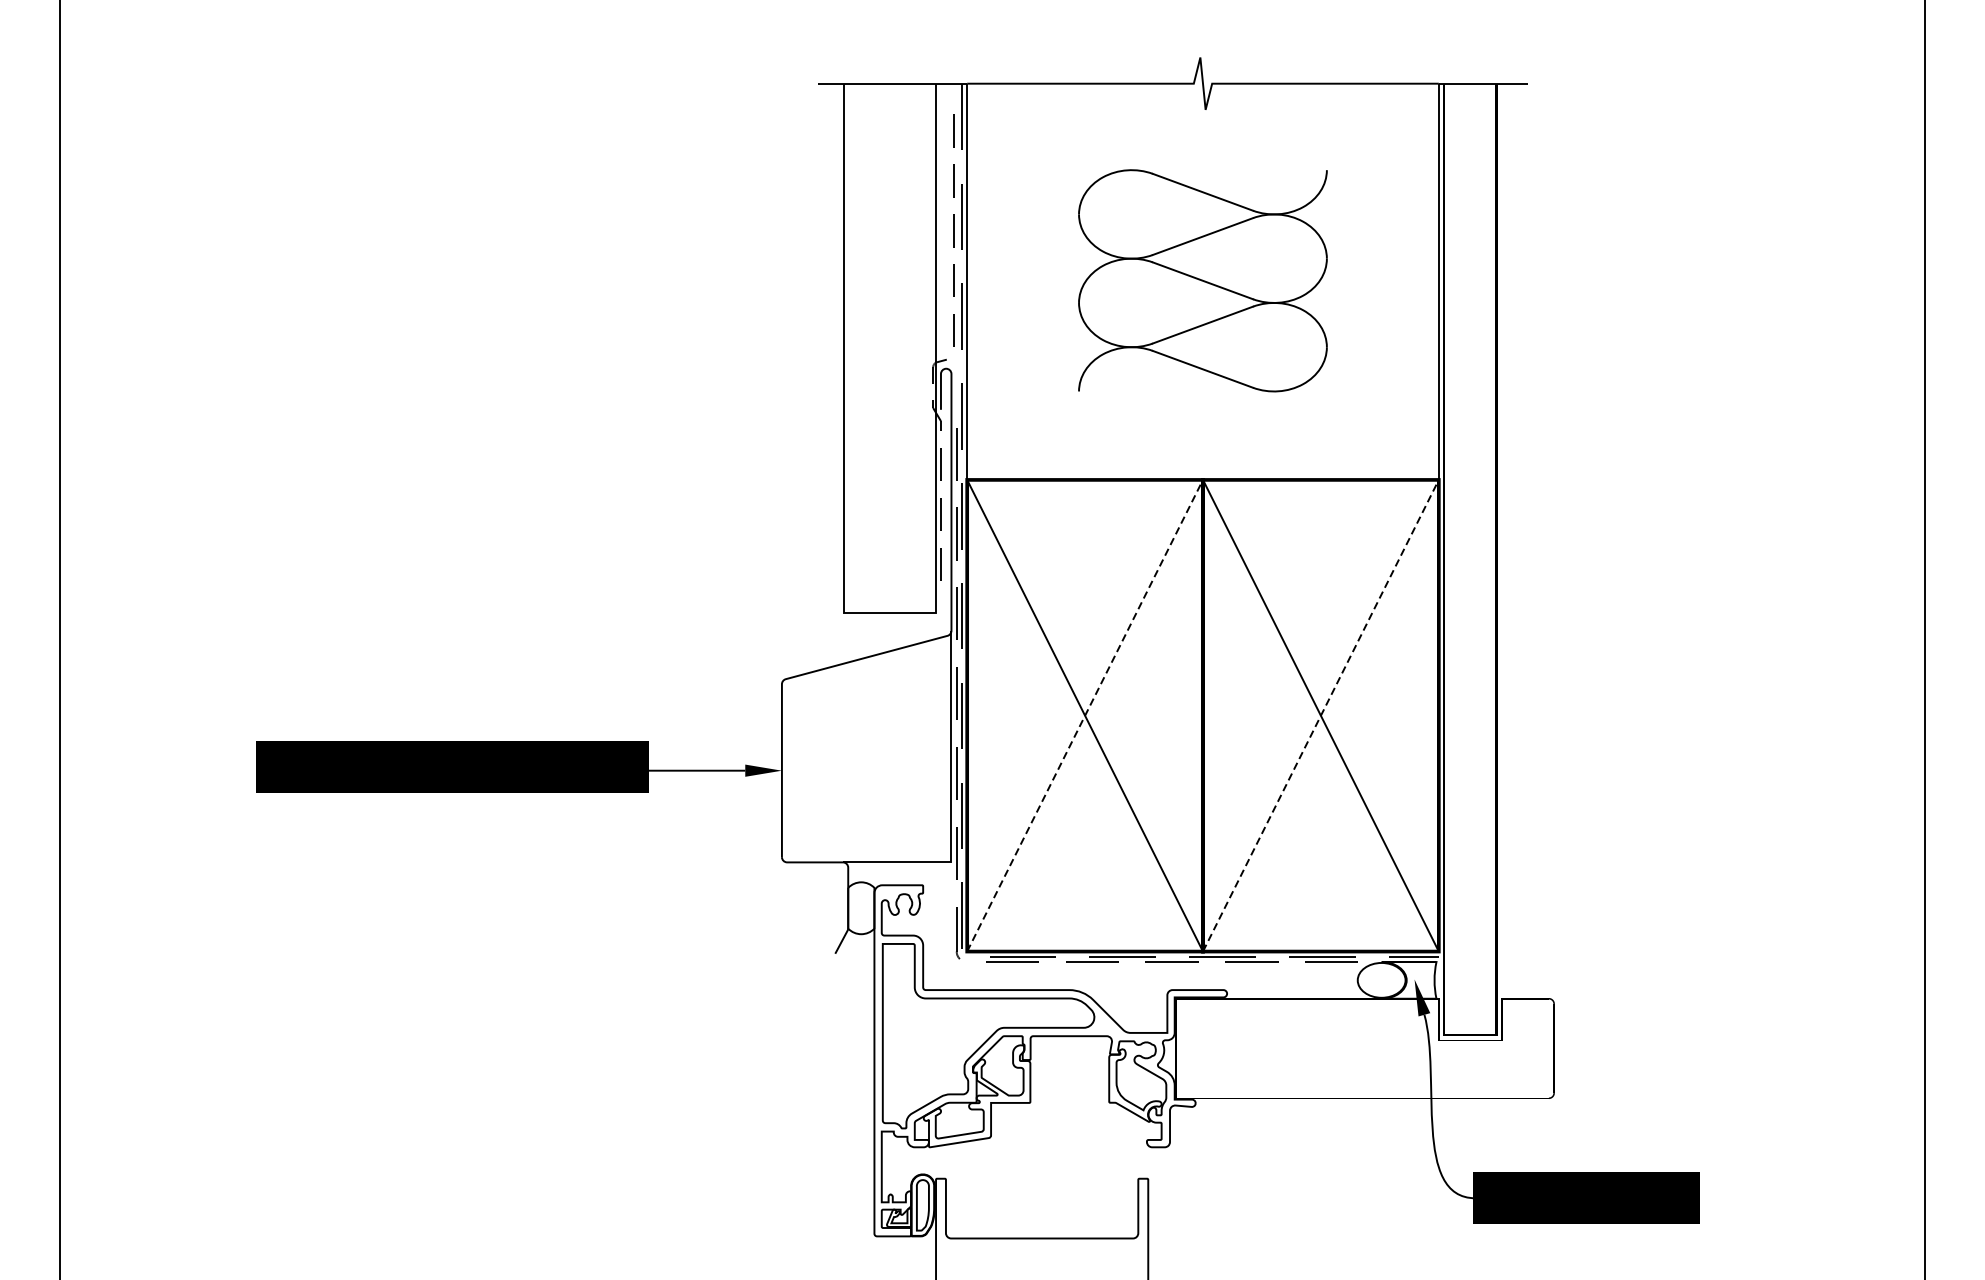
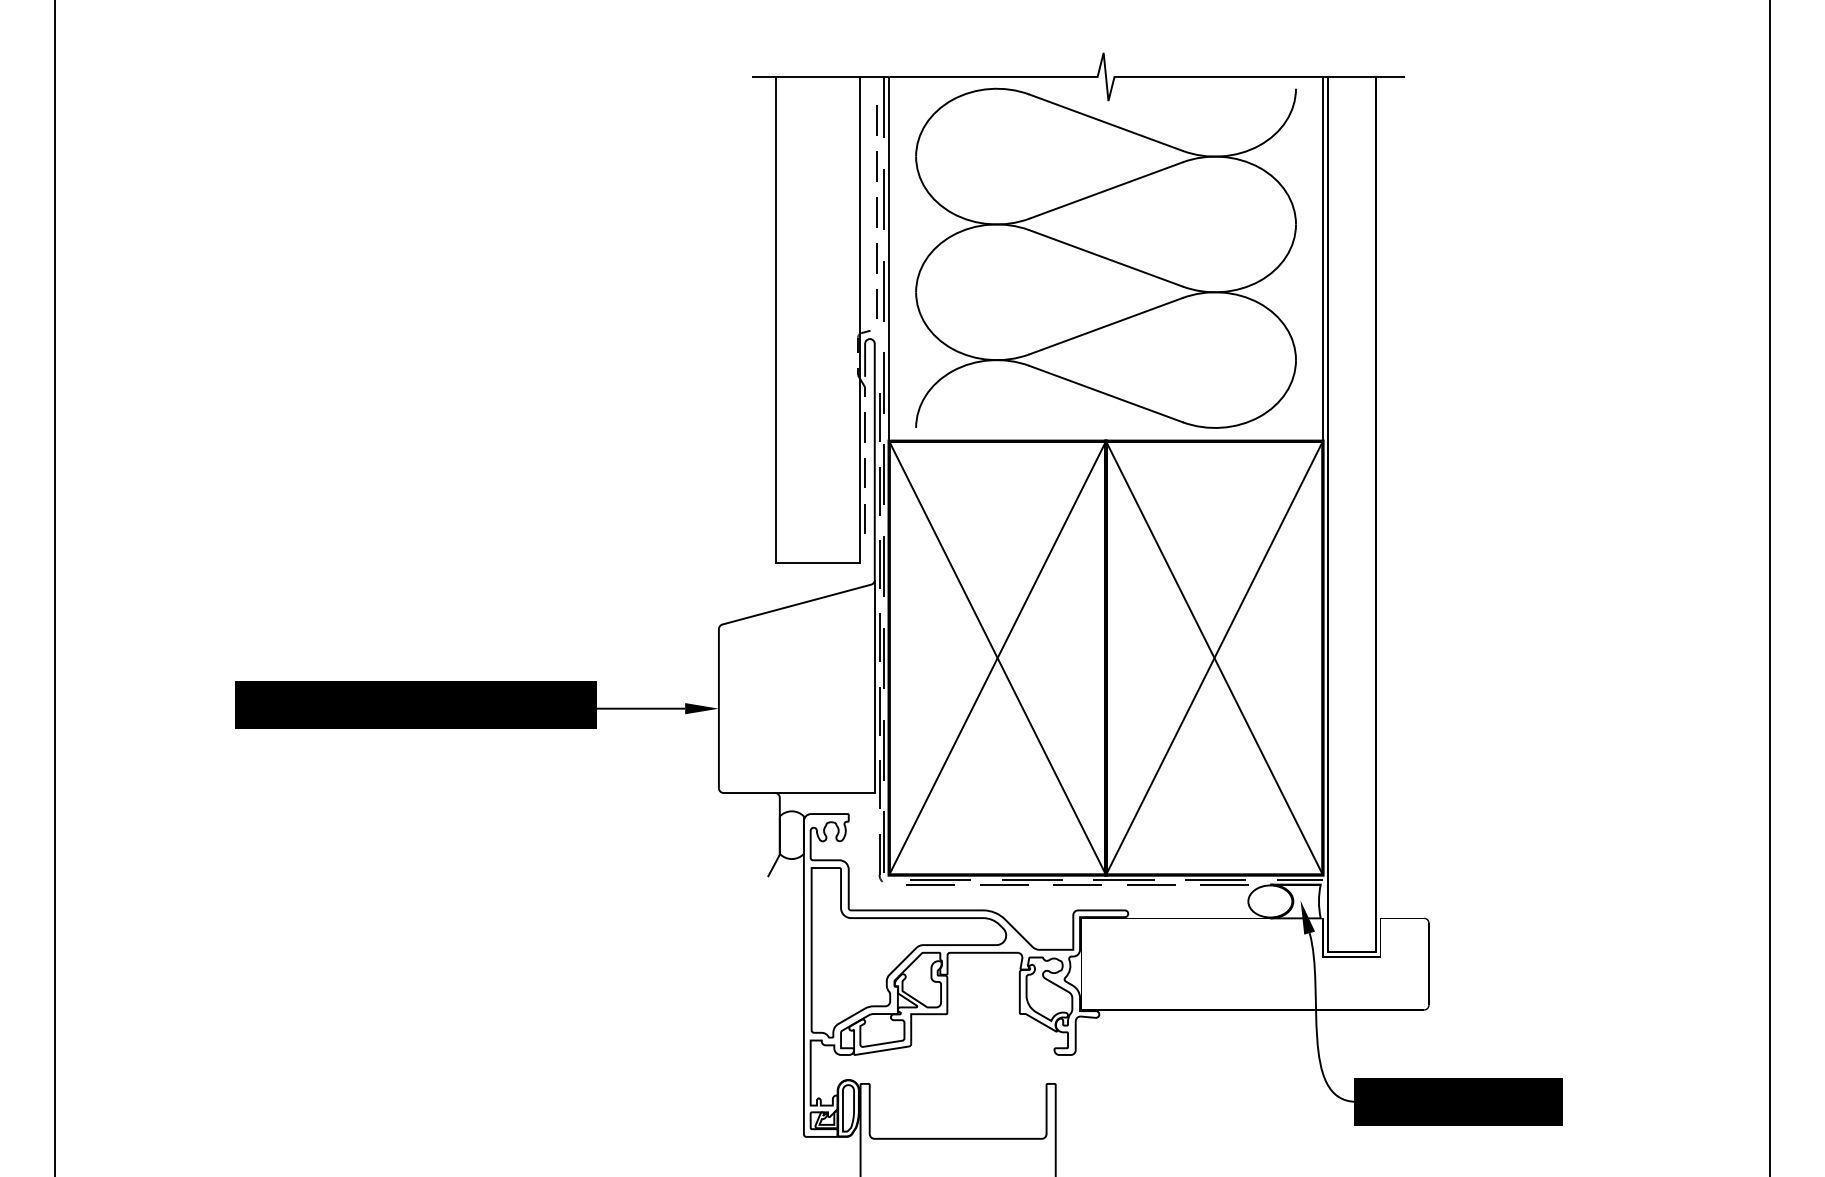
part: (1202, 280) -> (1105, 257), size x1.67
line: (1084, 715) -> (997, 657), dashed -> solid
line: (1320, 715) -> (1214, 657), dashed -> solid

